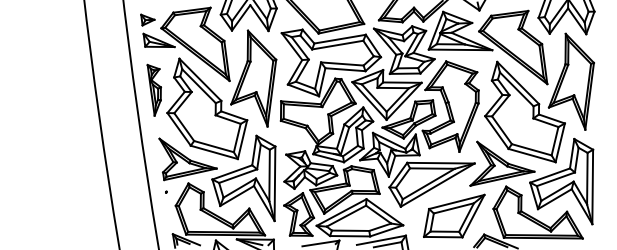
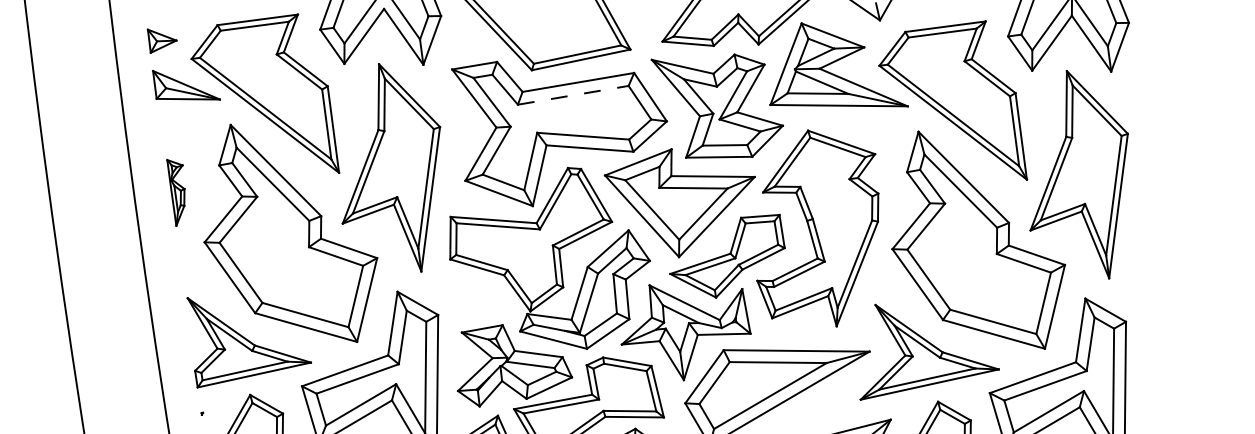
line: (337, 45) -> (572, 96), solid -> dashed
part: (153, 89) -> (174, 191), size x0.6

